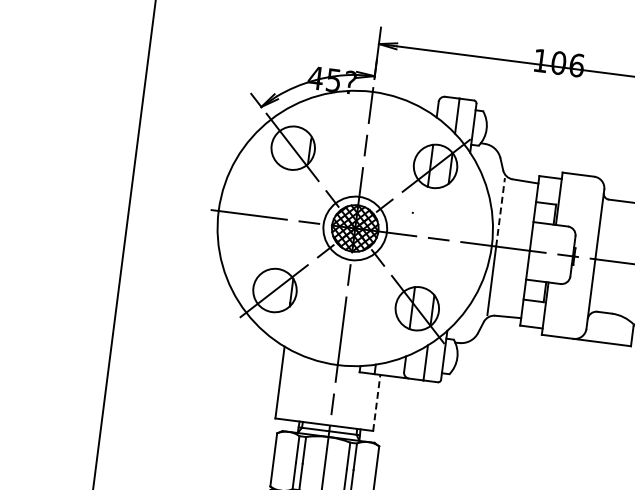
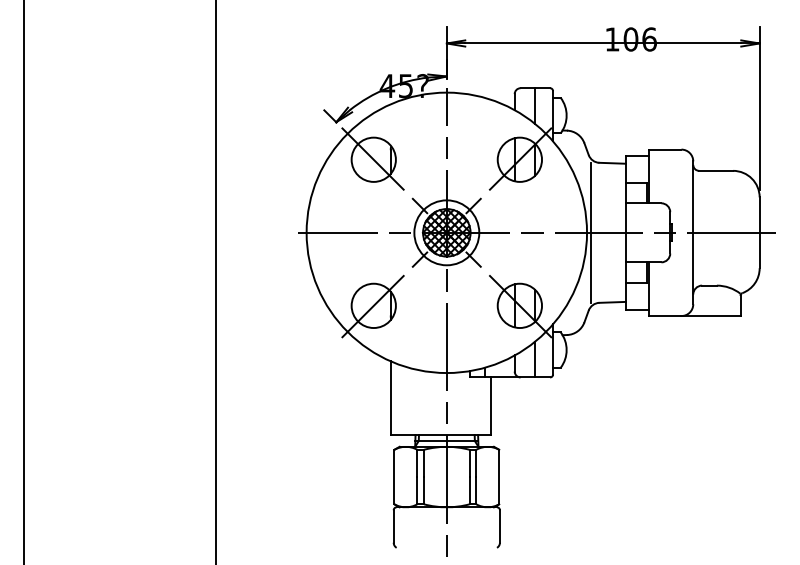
line: (500, 212) -> (591, 197), dashed -> solid
line: (377, 403) -> (491, 406), dashed -> solid

